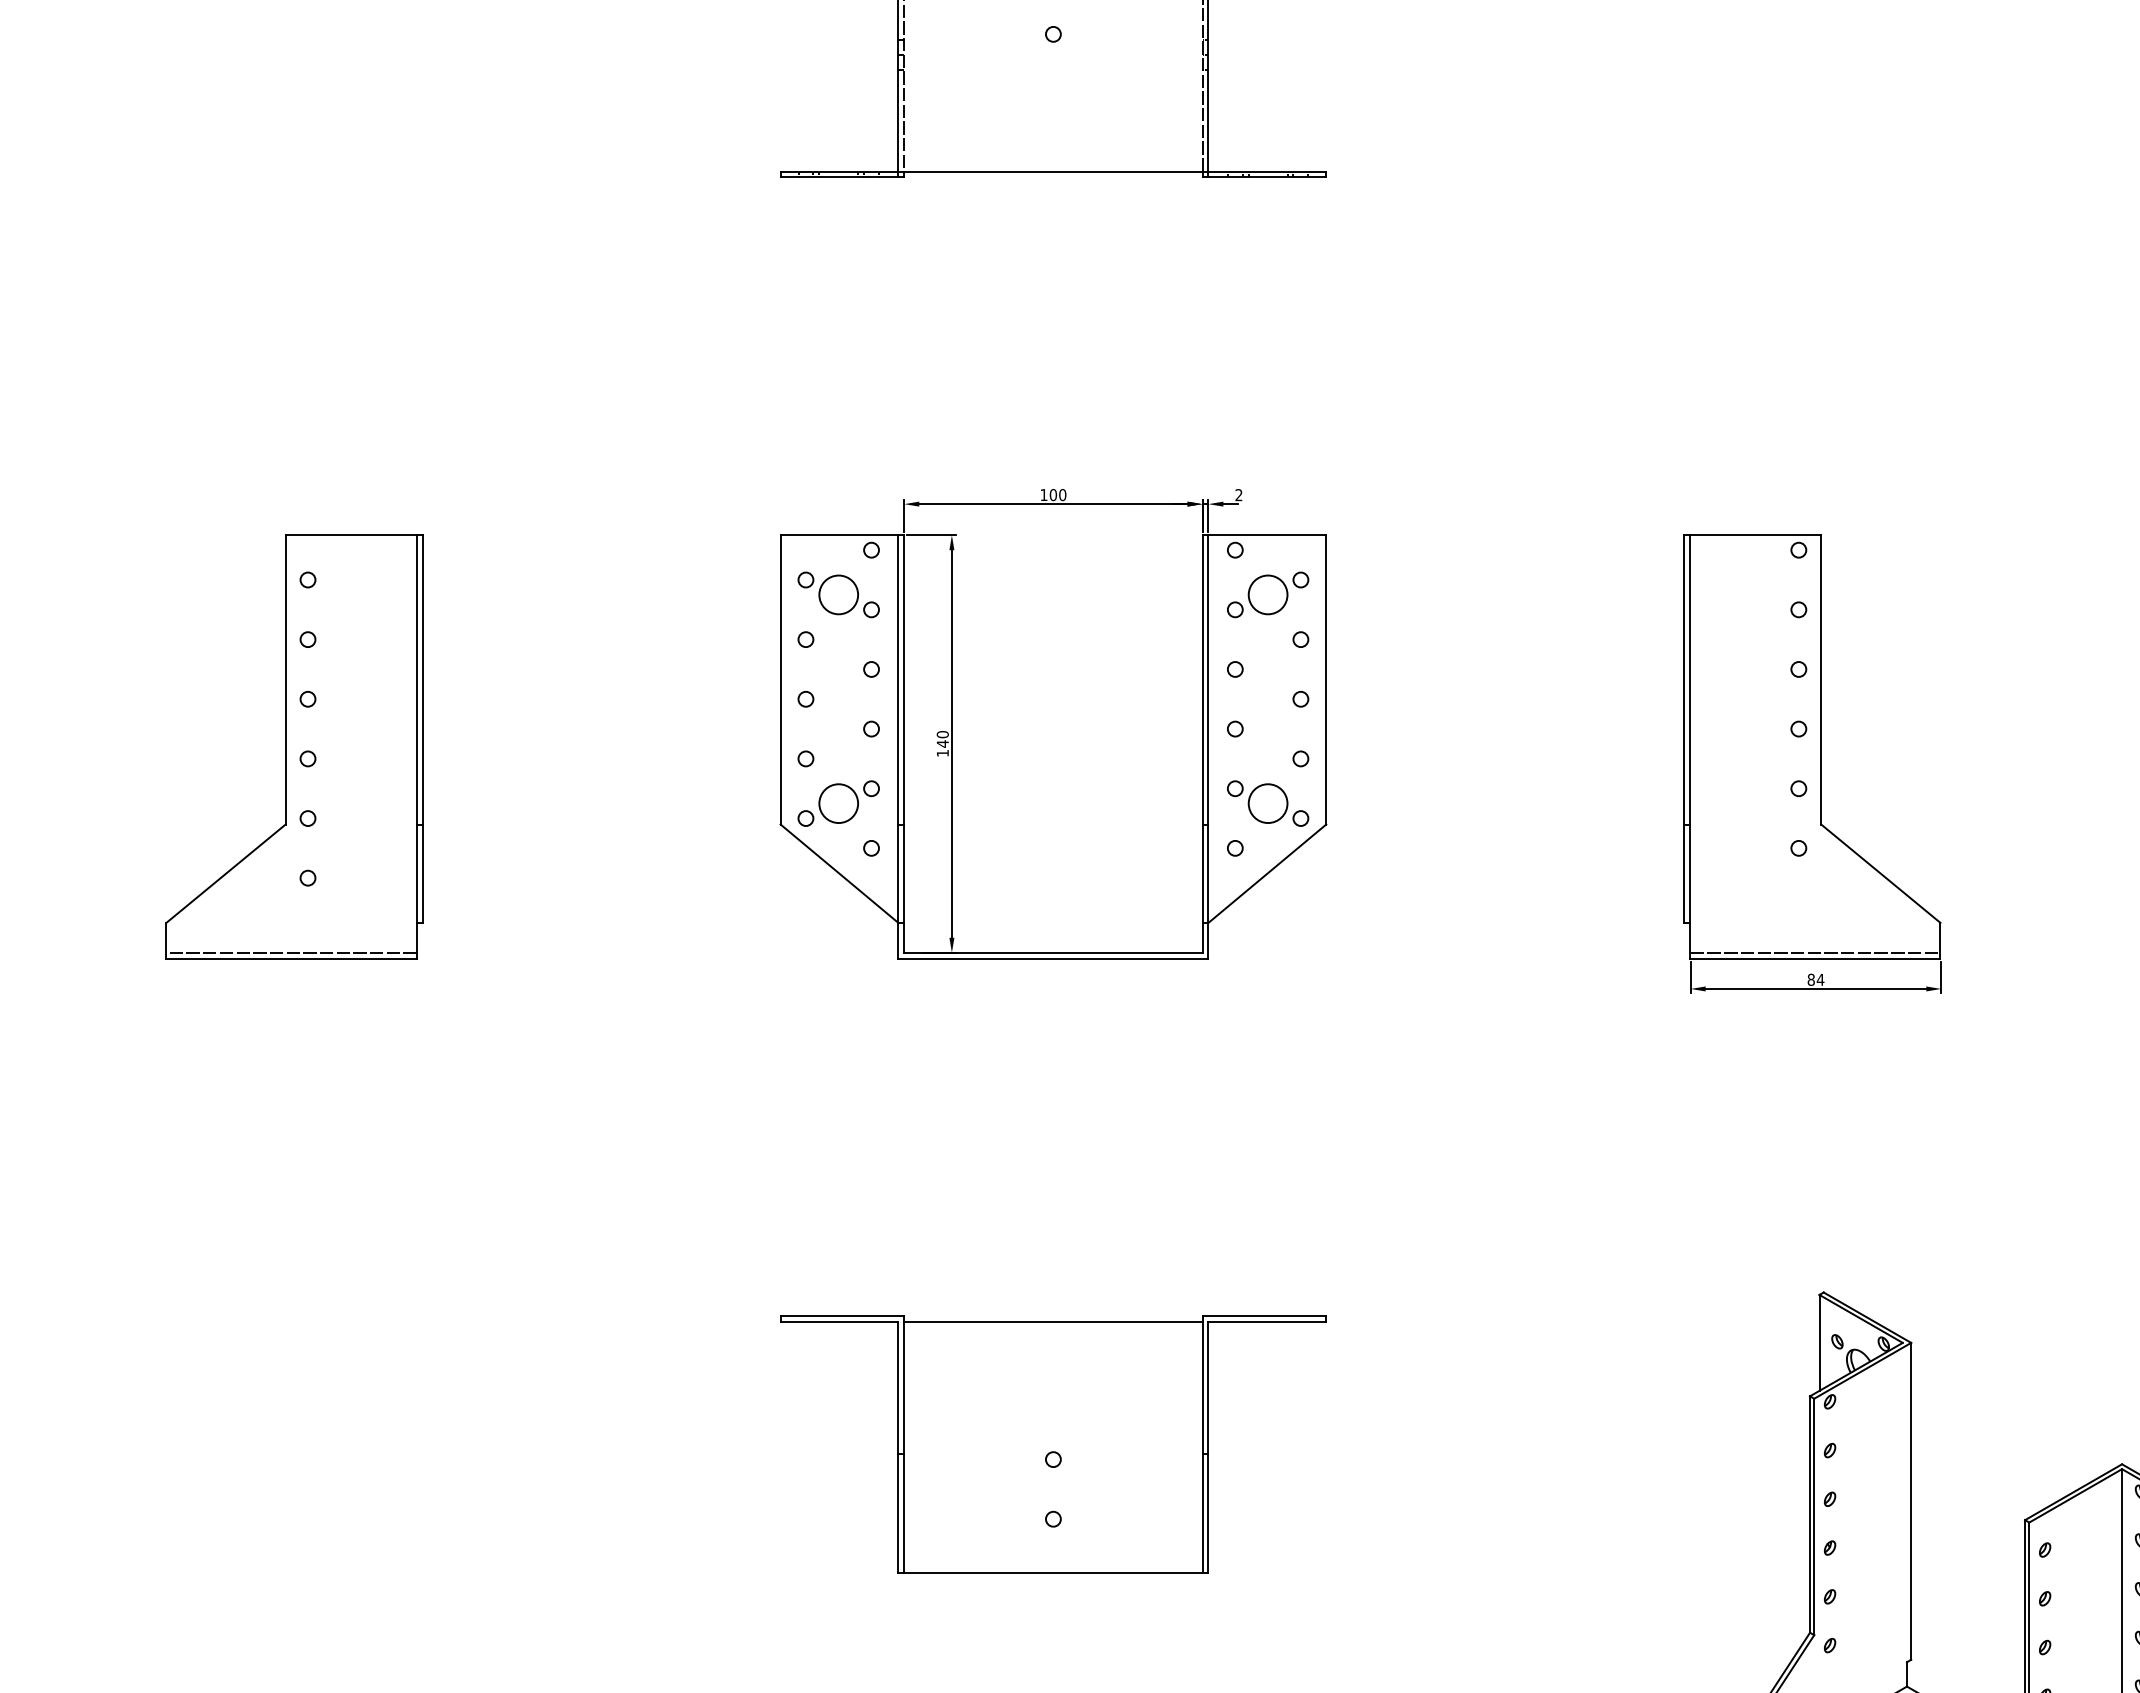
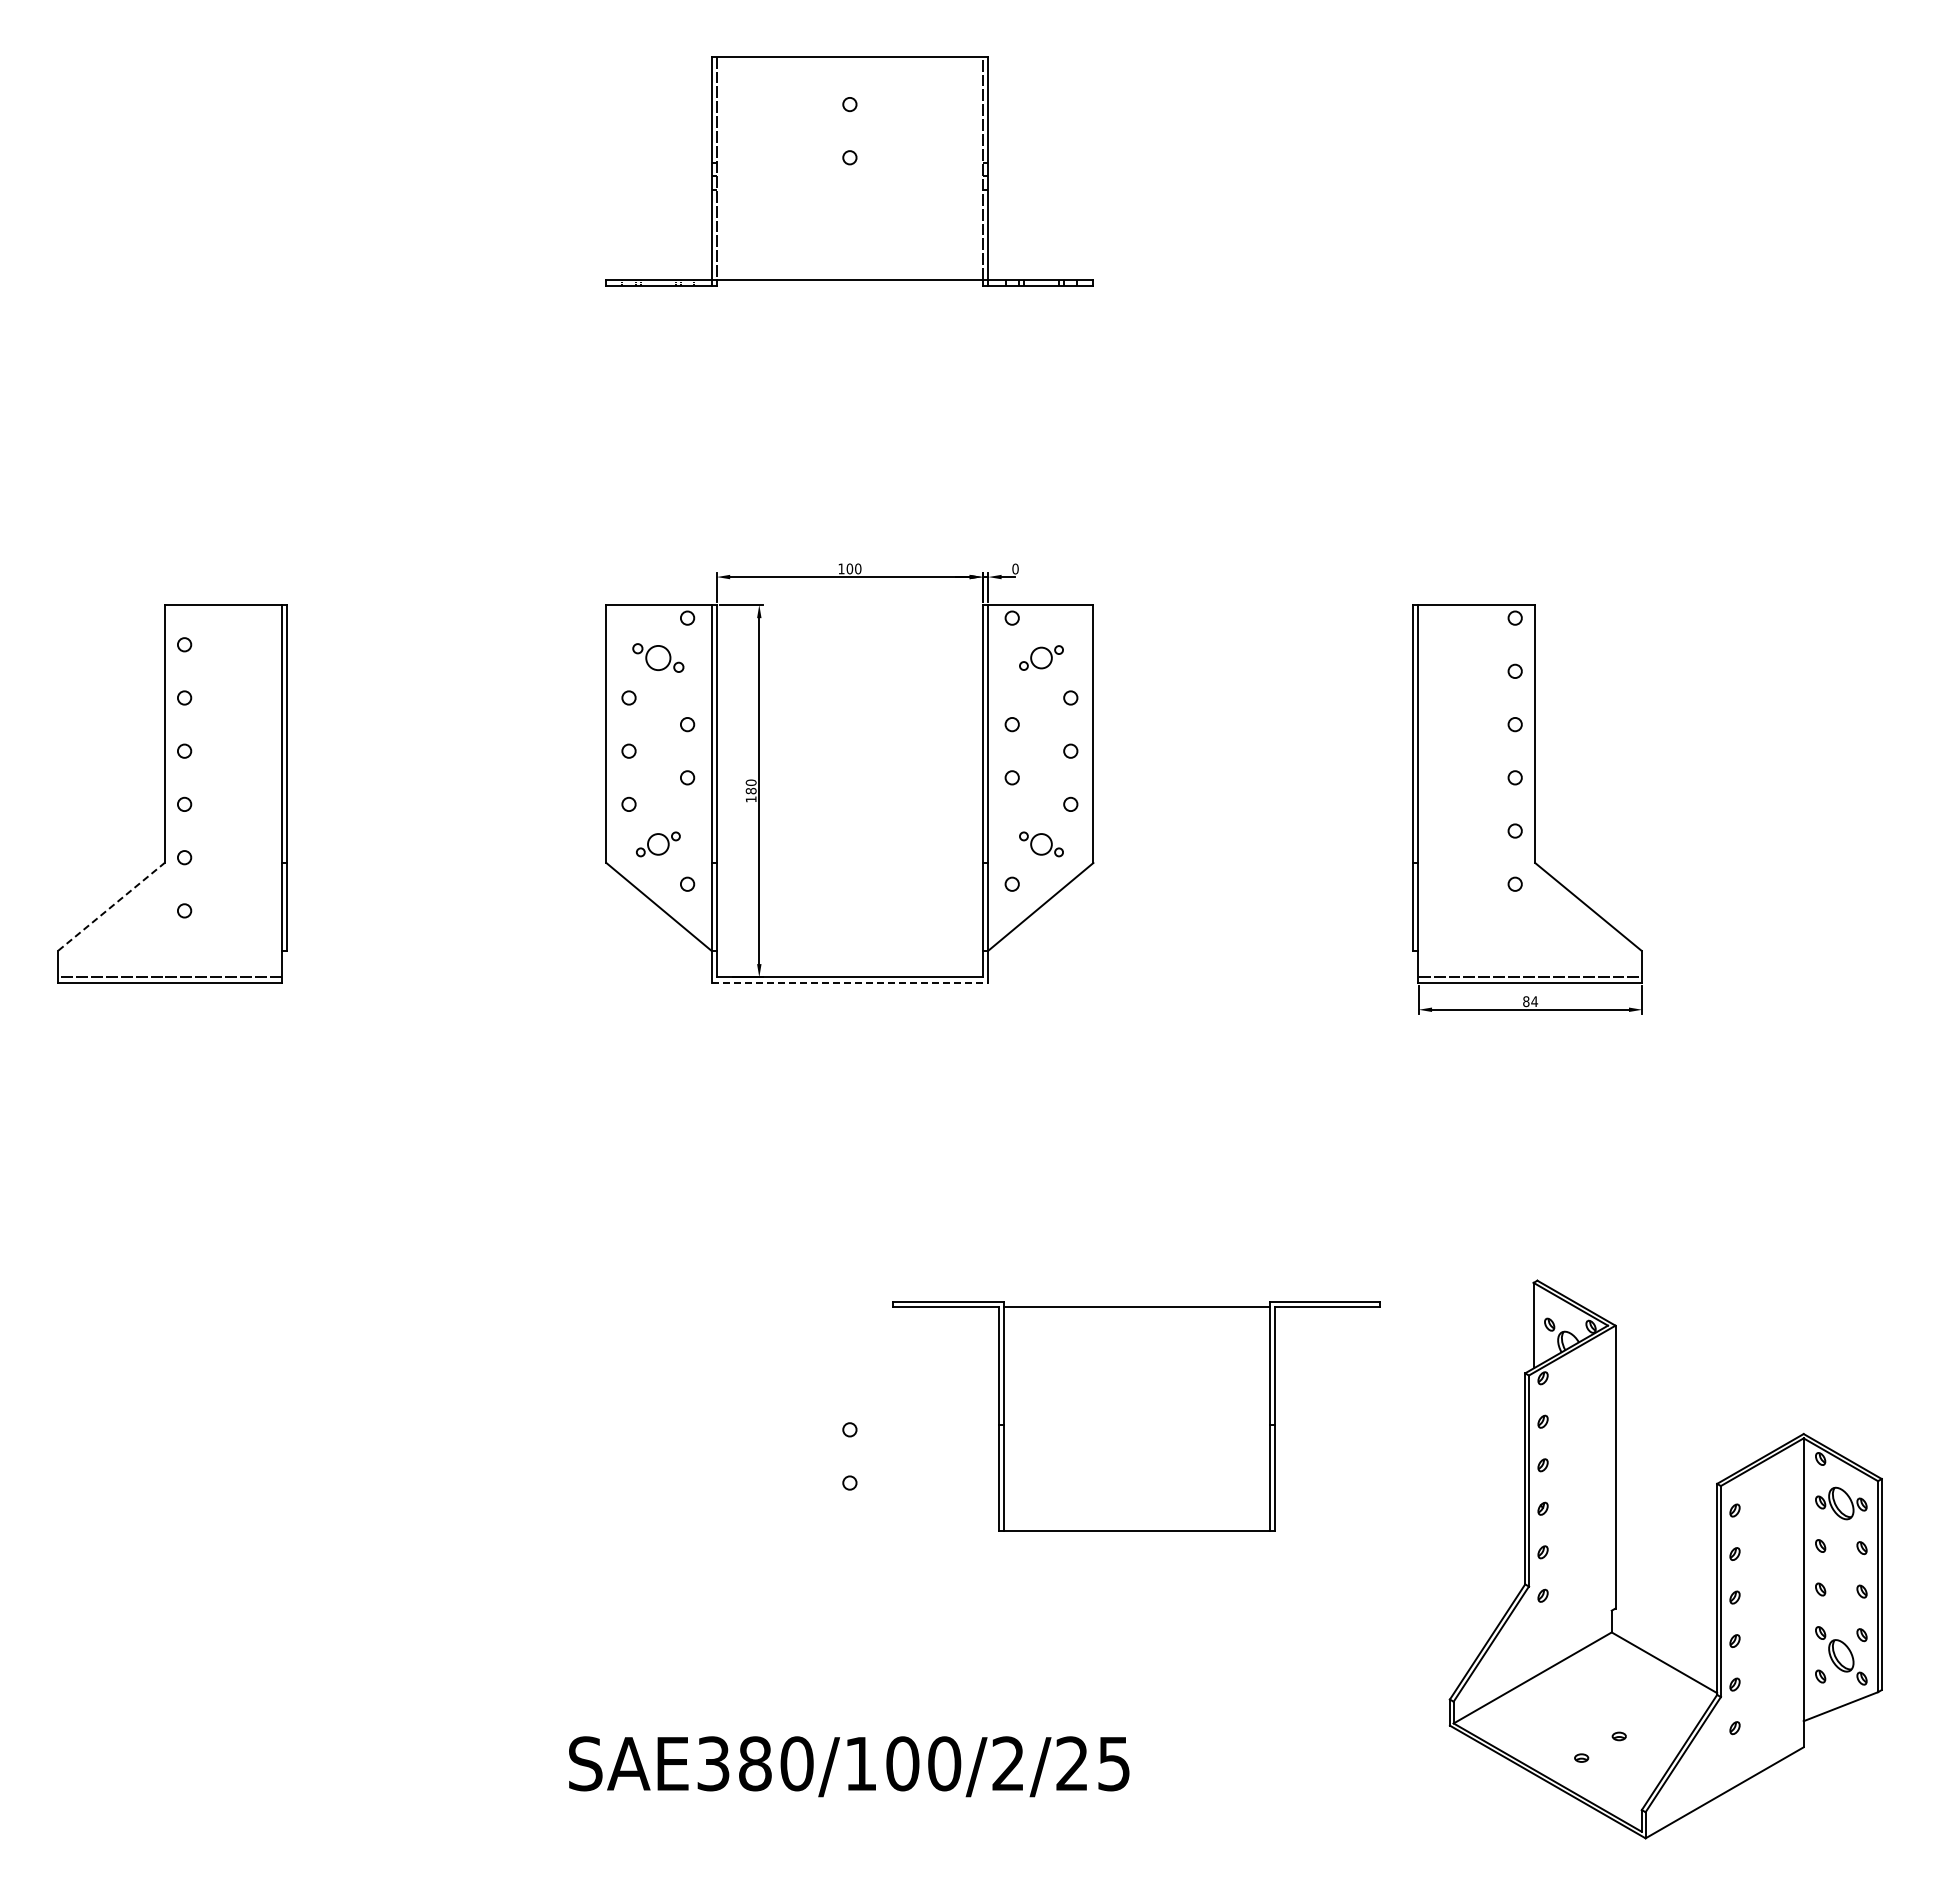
text: (1238, 494) -> (1015, 568), 2 -> 0
part: (838, 594) -> (658, 657), size x0.7
part: (1268, 594) -> (1041, 657), size x0.6
text: (942, 743) -> (750, 790), 140 -> 180
part: (838, 803) -> (658, 844), size x0.6
part: (1268, 803) -> (1041, 844), size x0.6
line: (226, 873) -> (111, 906), solid -> dashed
line: (1054, 958) -> (850, 982), solid -> dashed
part: (1052, 1444) -> (1136, 1416), moved

